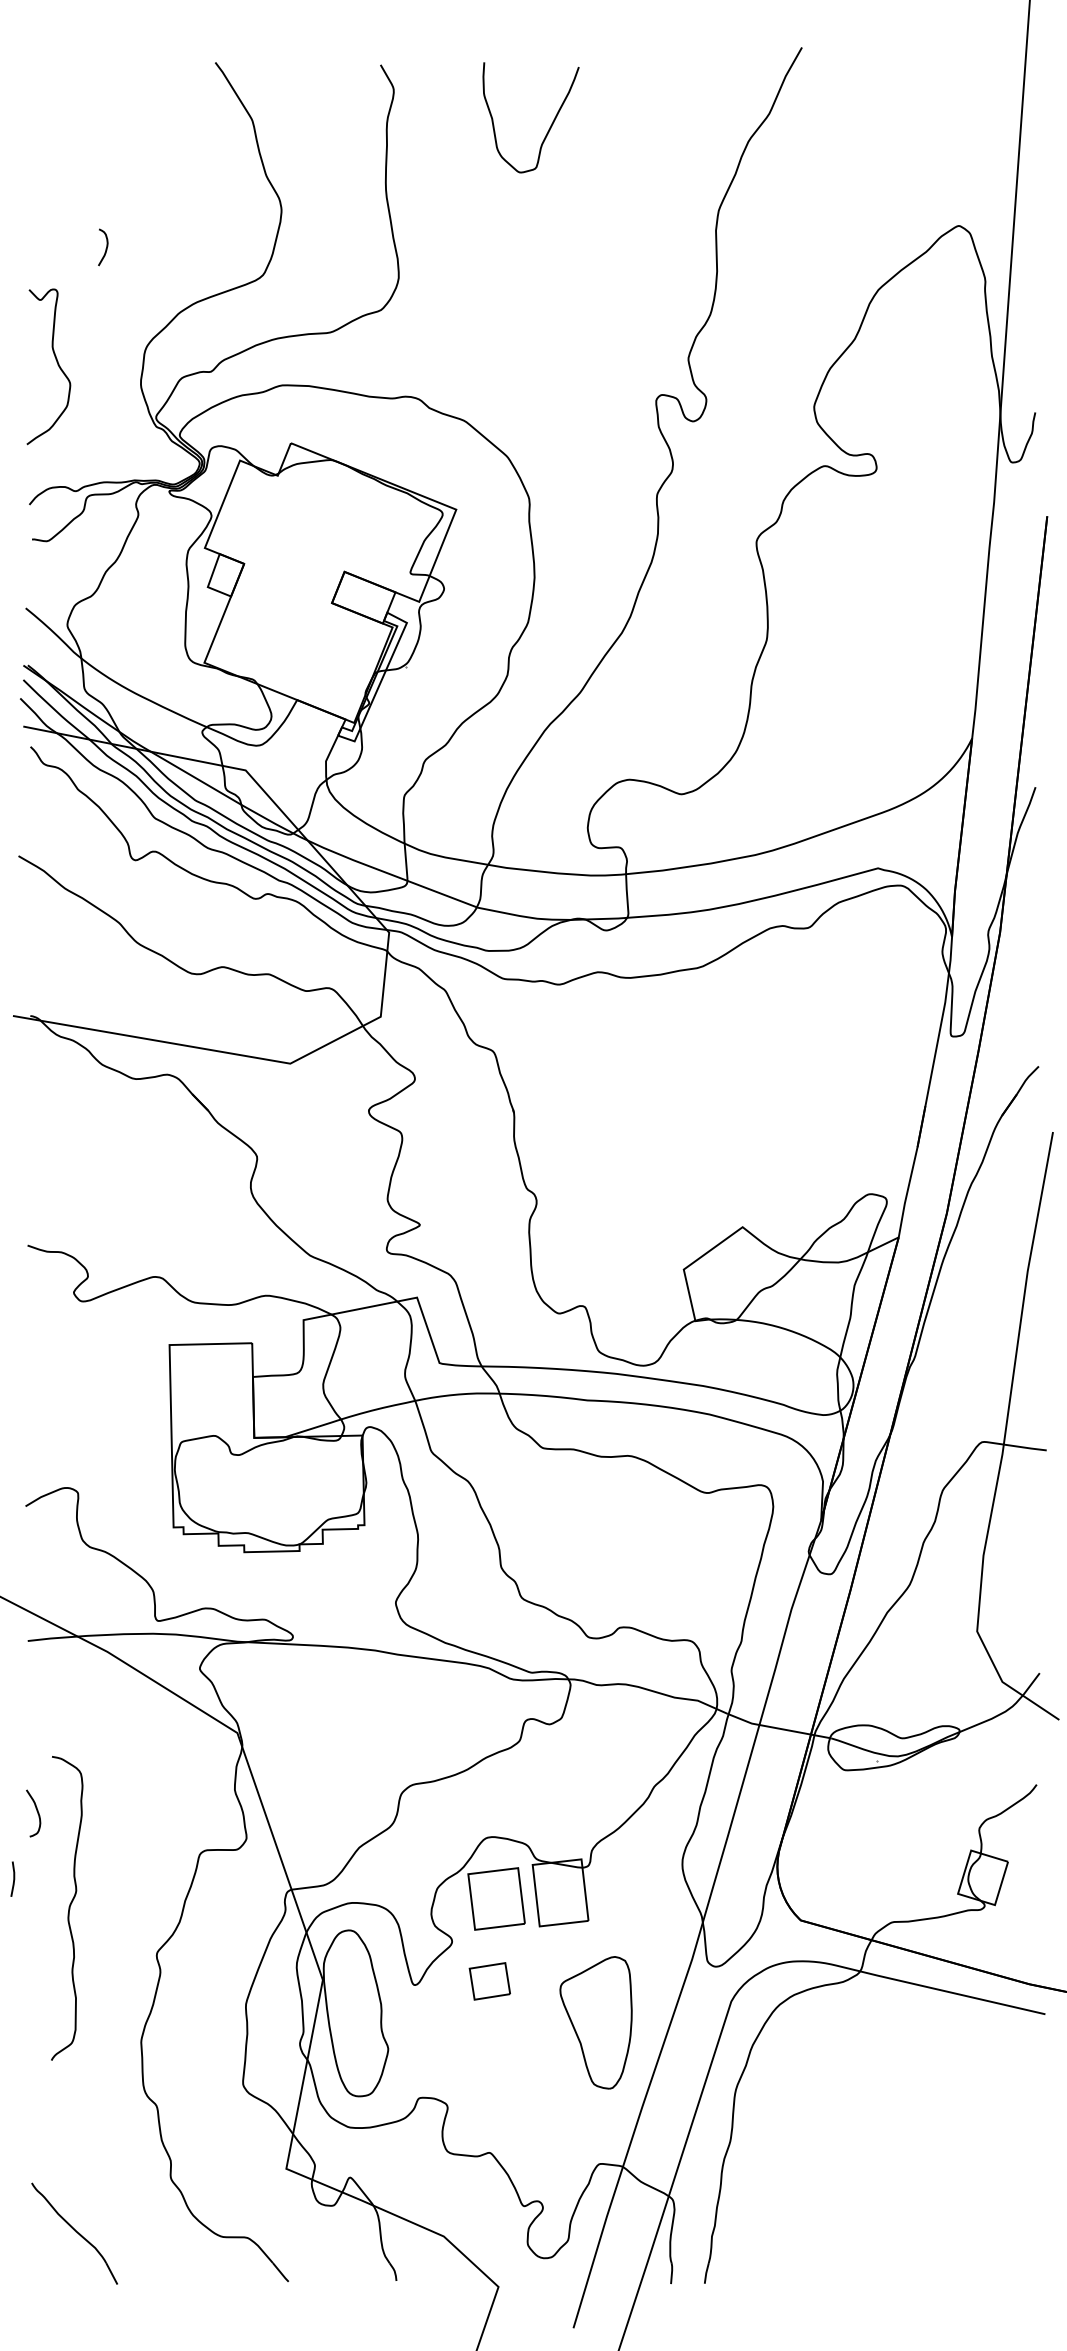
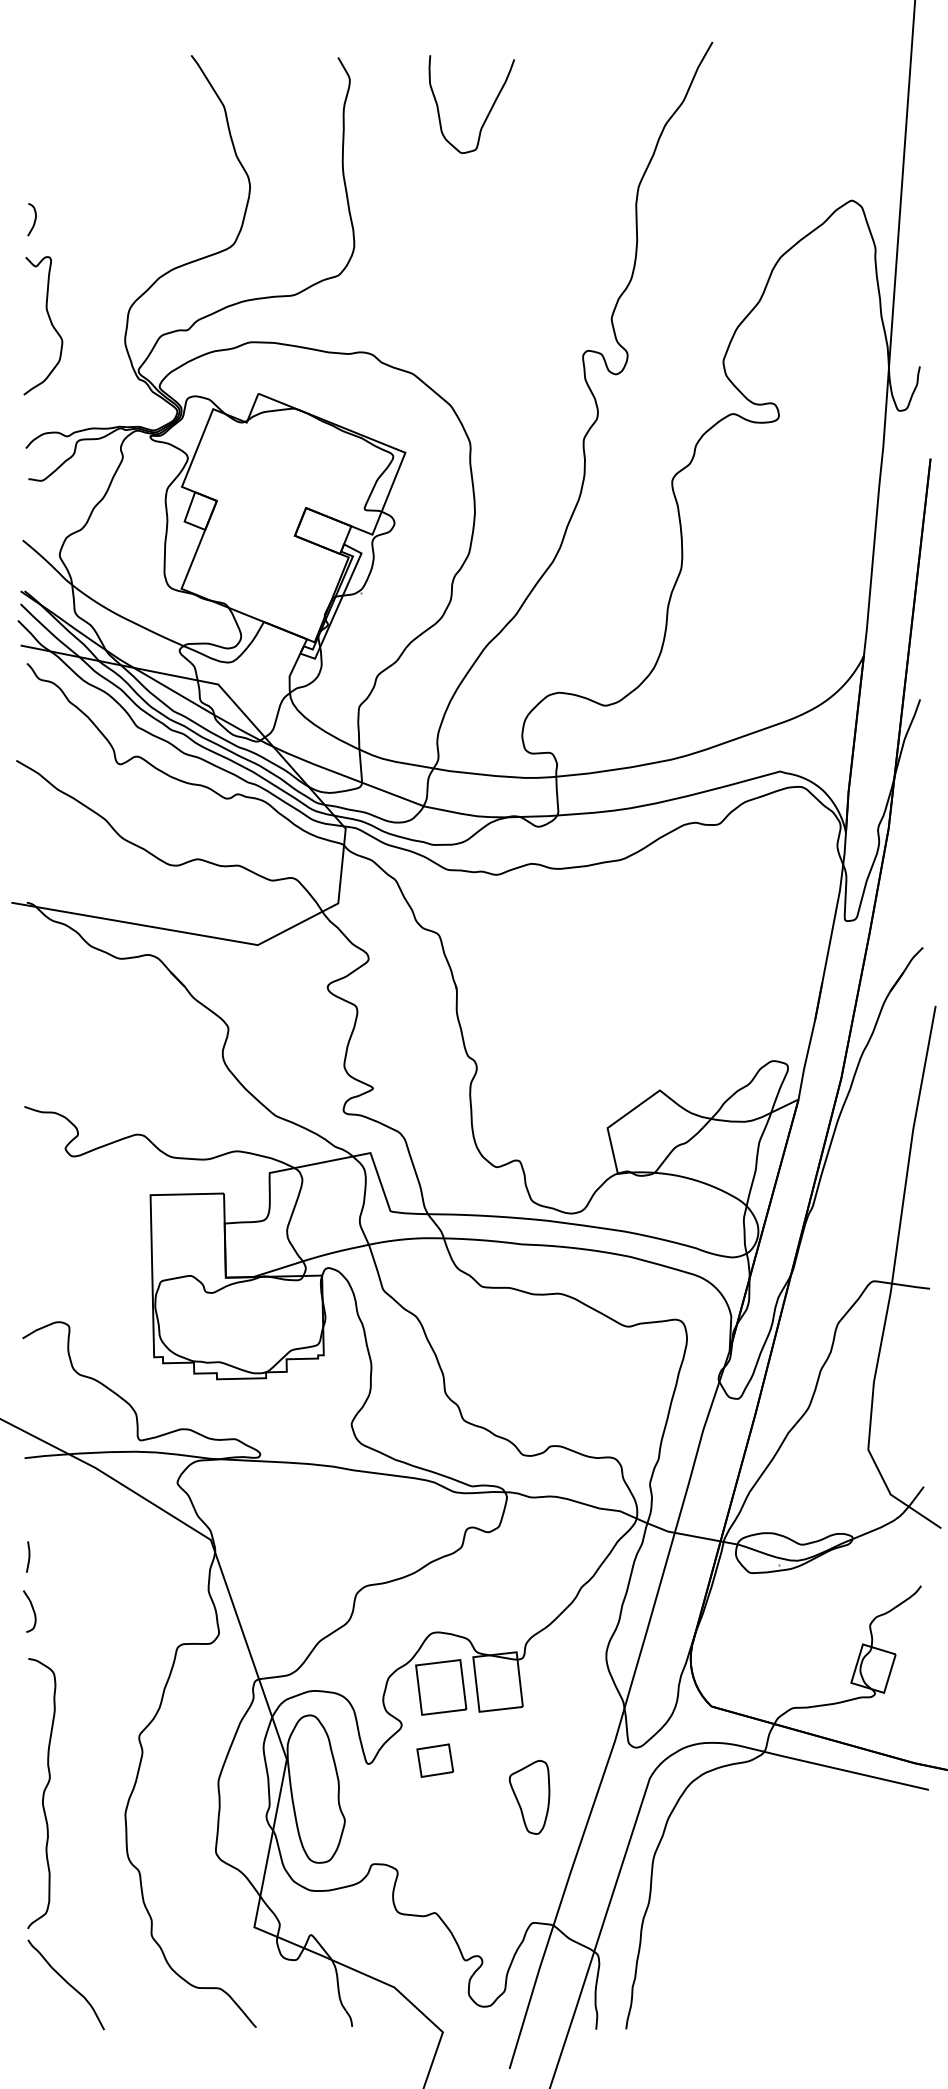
curve: (105, 248) -> (34, 220), moved
line: (13, 1878) -> (28, 1556), moved
curve: (68, 1908) -> (42, 1793), moved
part: (595, 2022) -> (529, 1797), size x0.62

